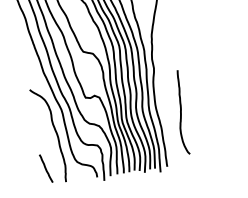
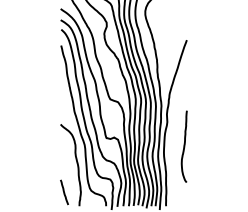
curve: (179, 112) -> (183, 146), moved

